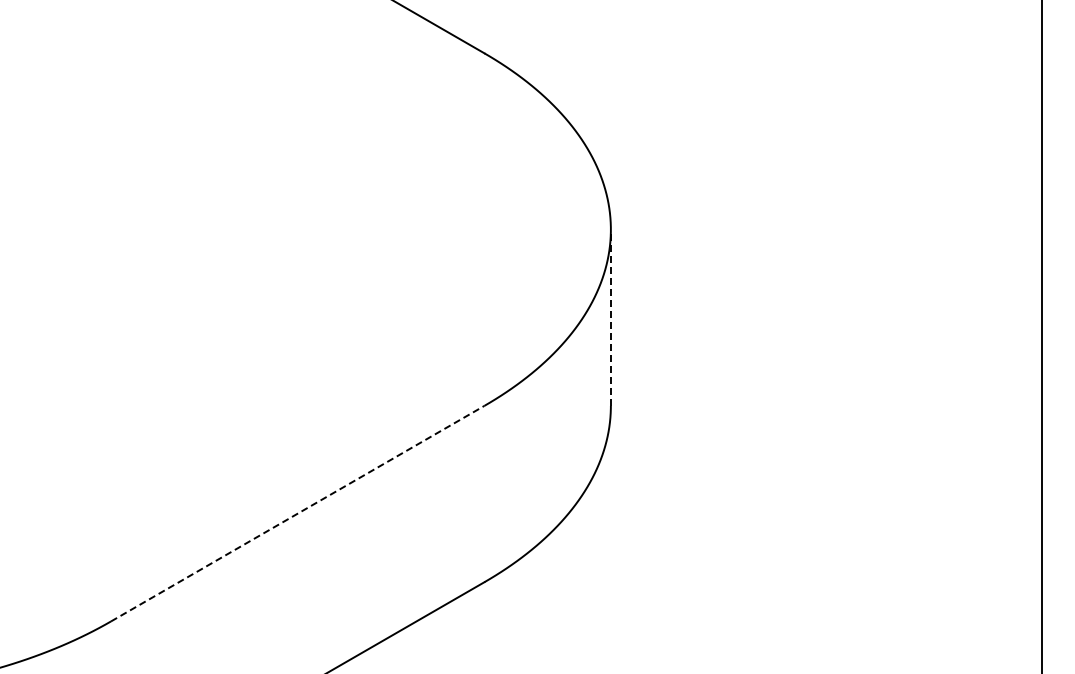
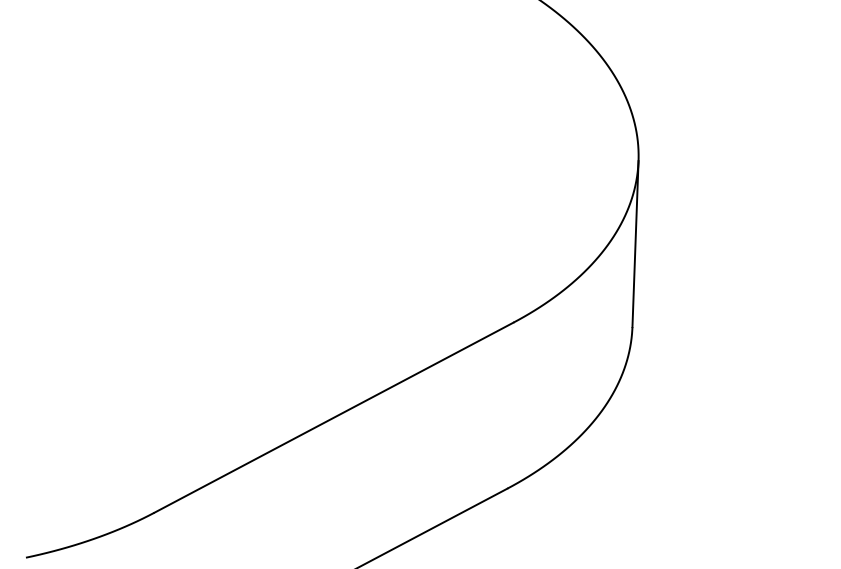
line: (610, 317) -> (635, 243), dashed -> solid
line: (297, 513) -> (333, 417), dashed -> solid

